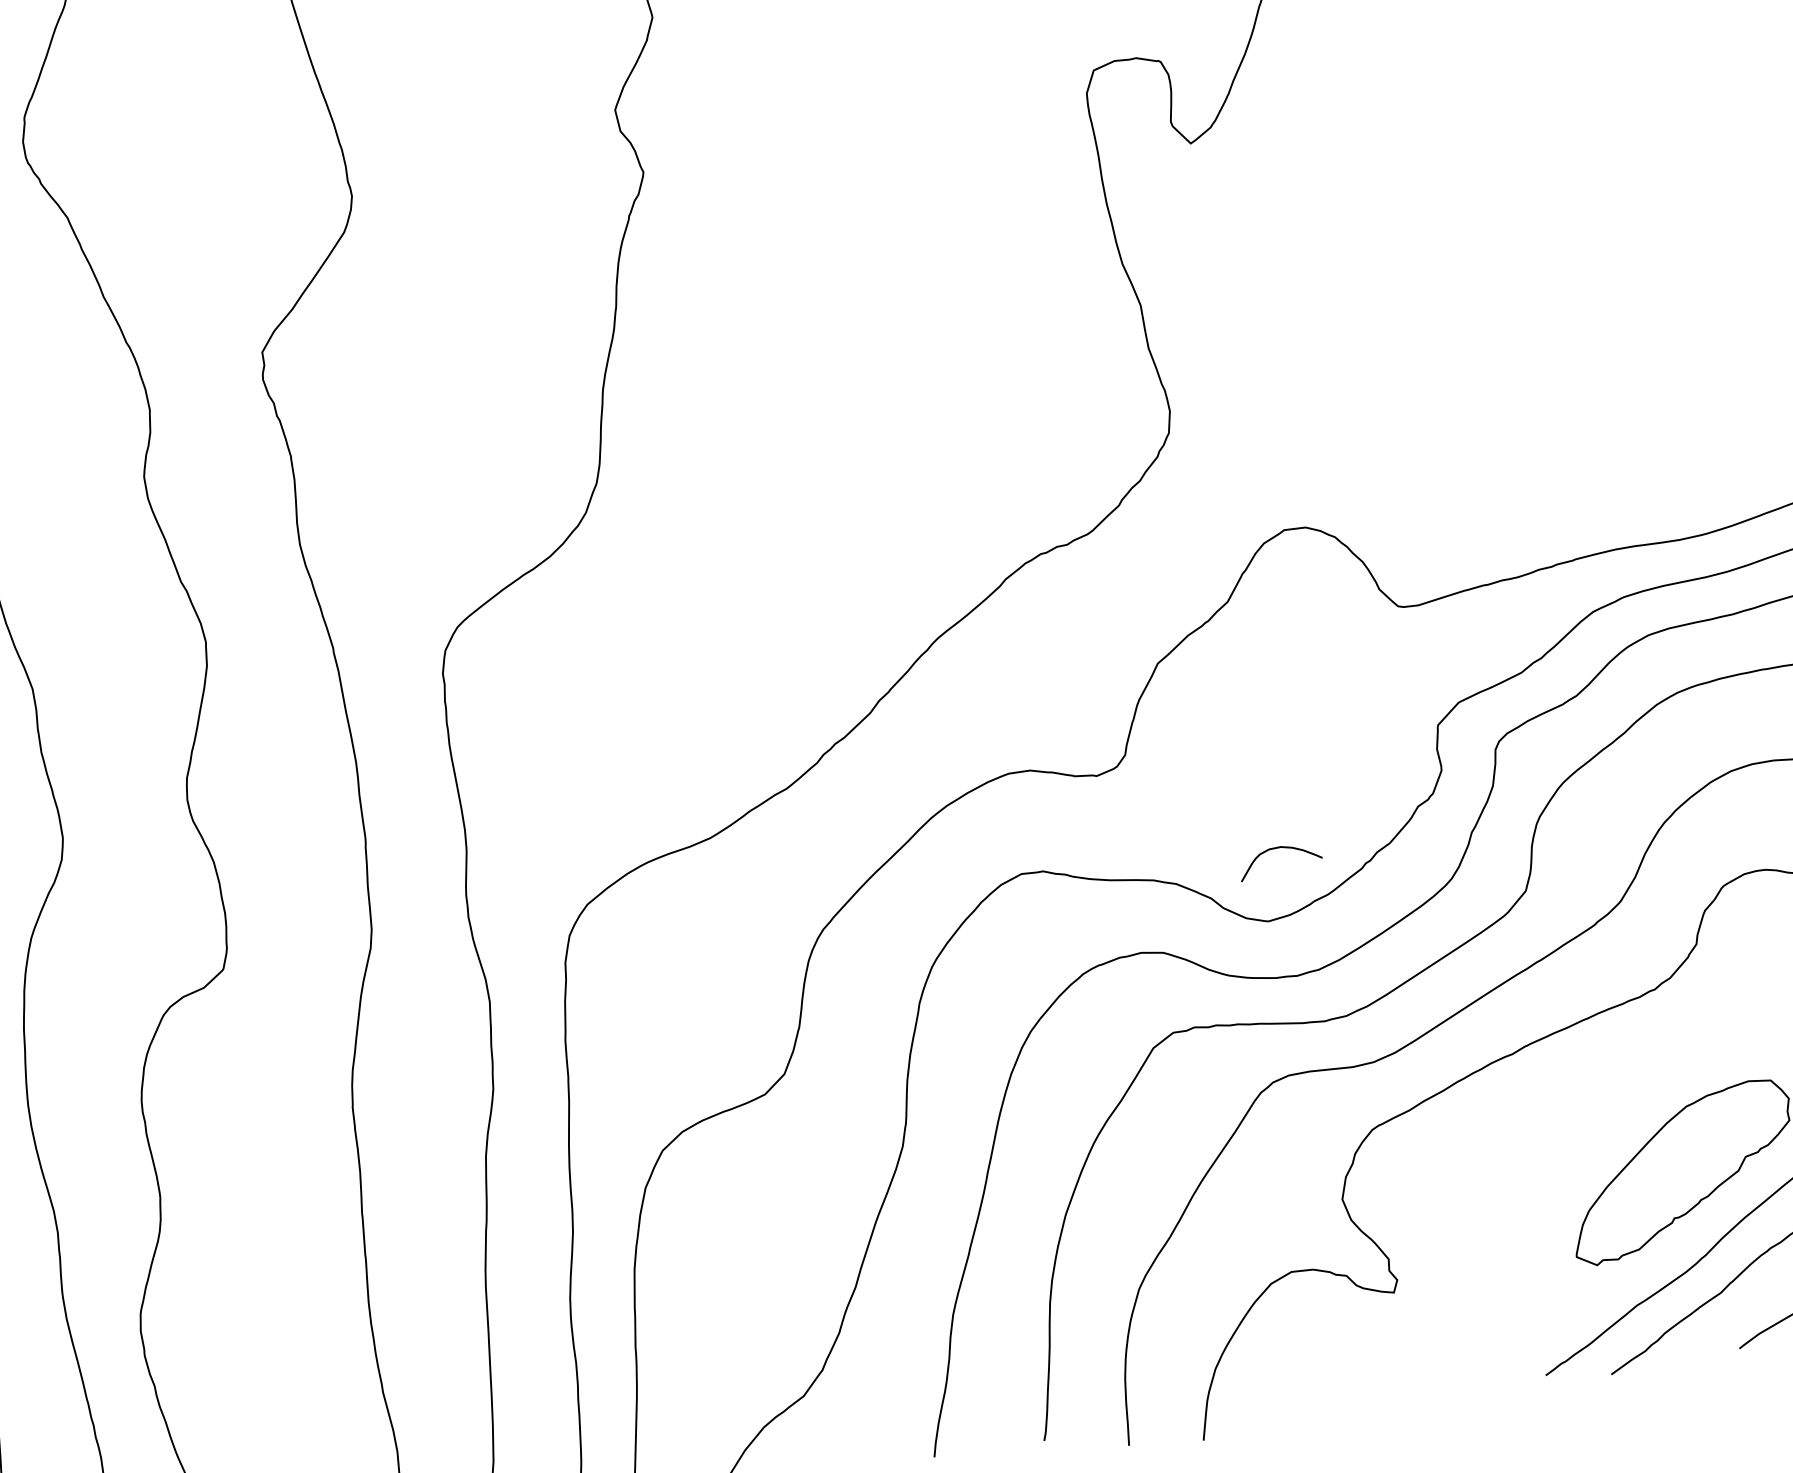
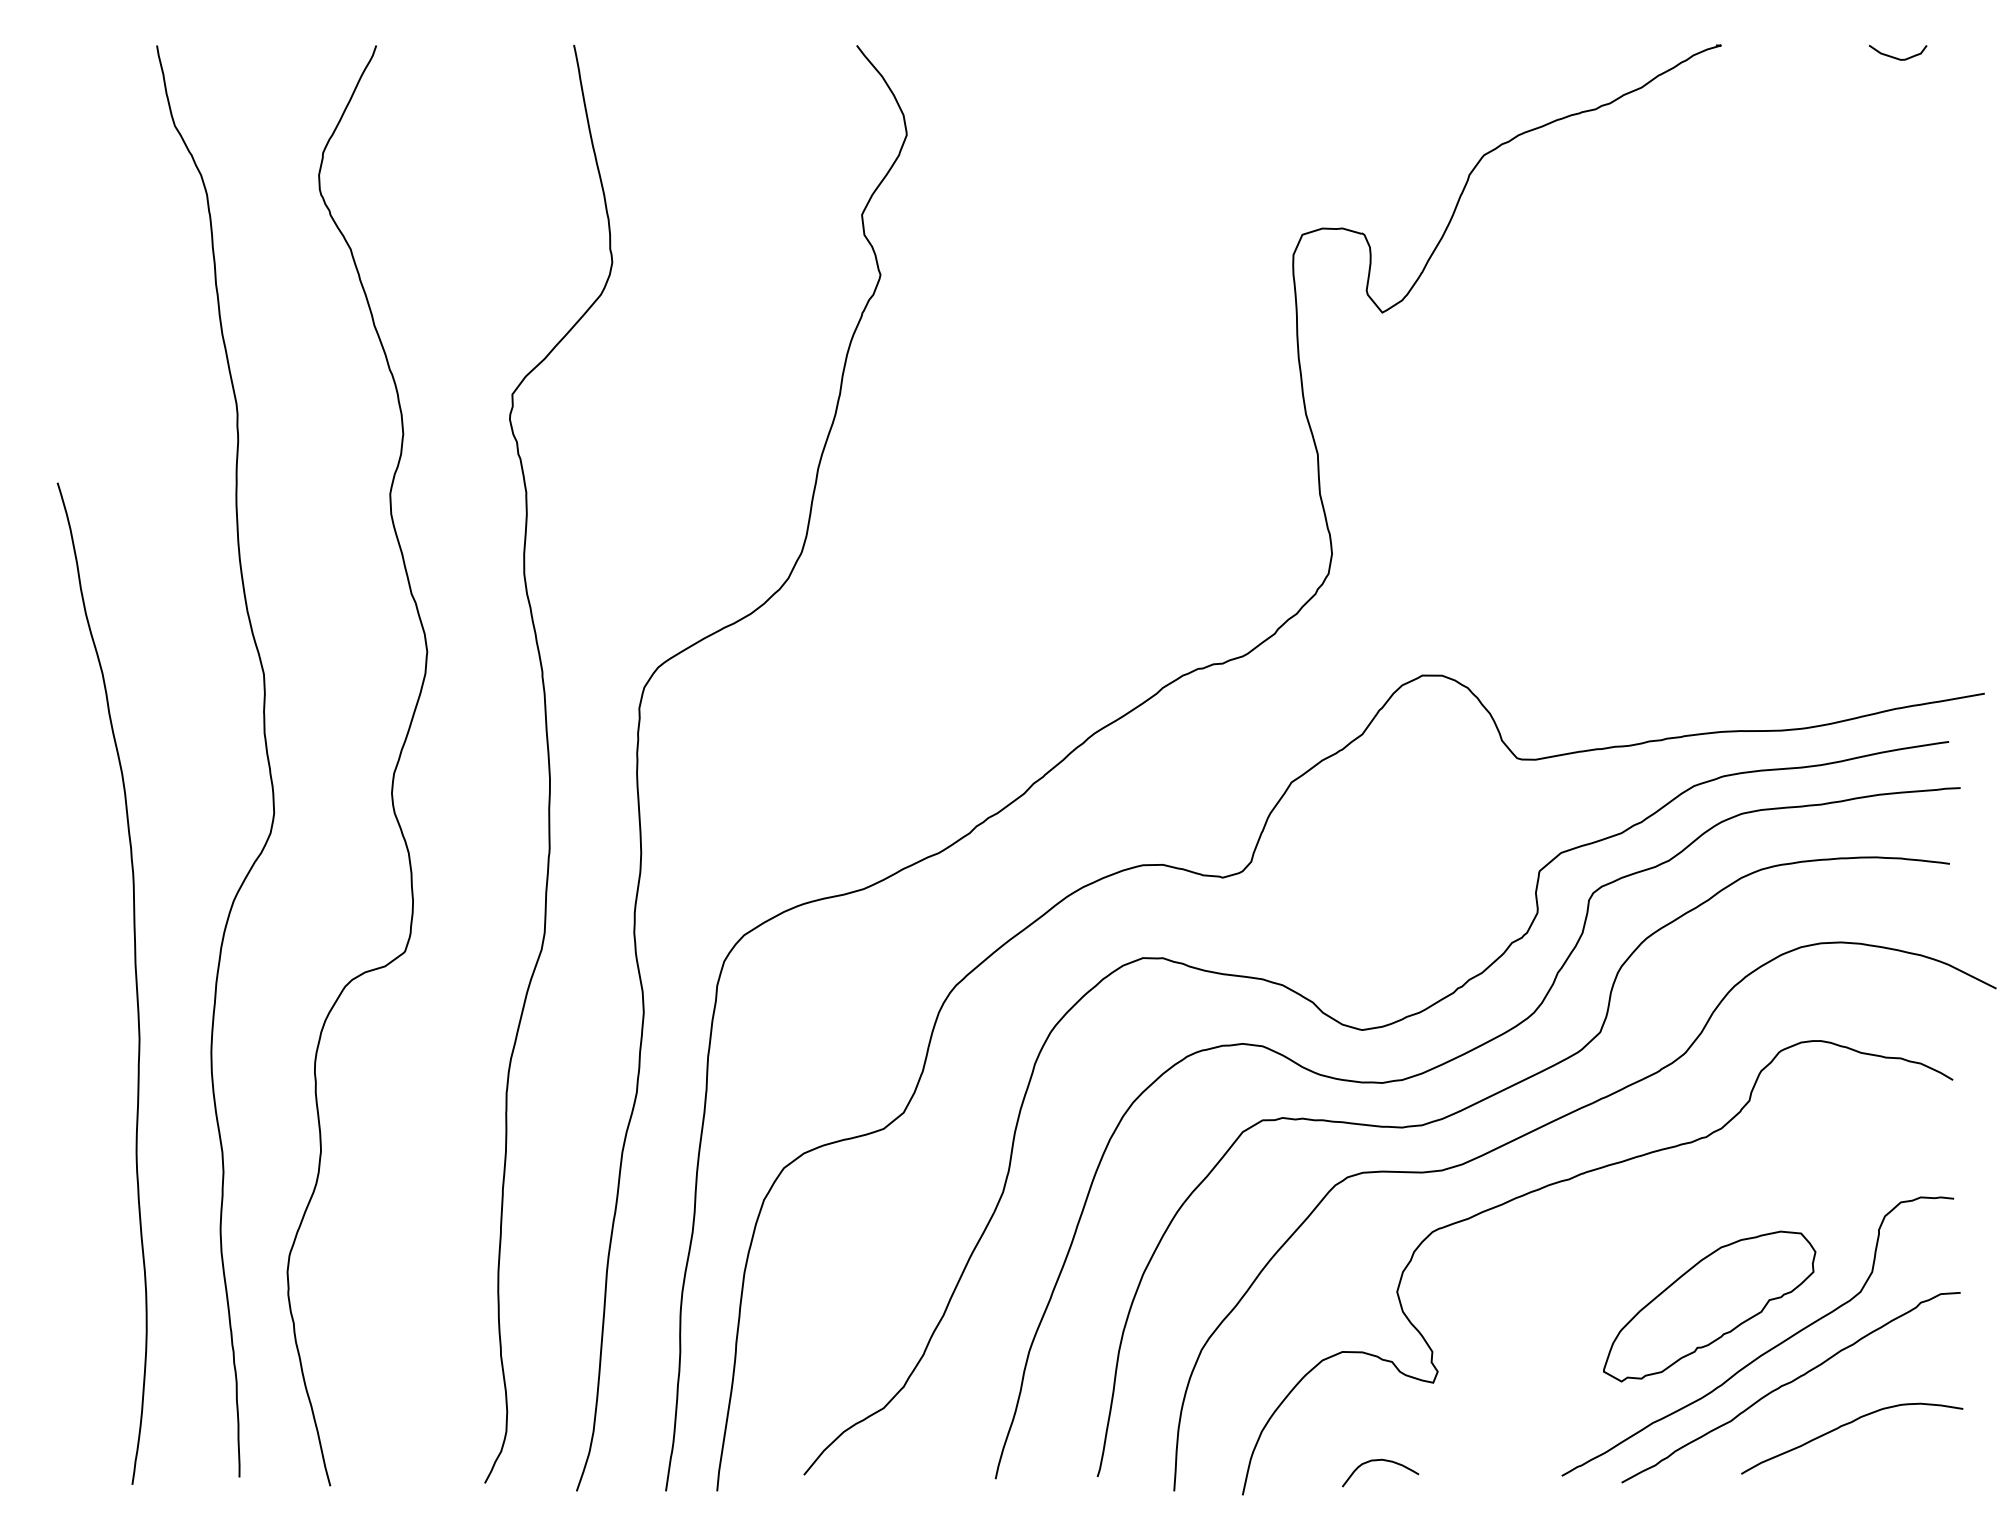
curve: (1274, 849) -> (1376, 1461), moved

